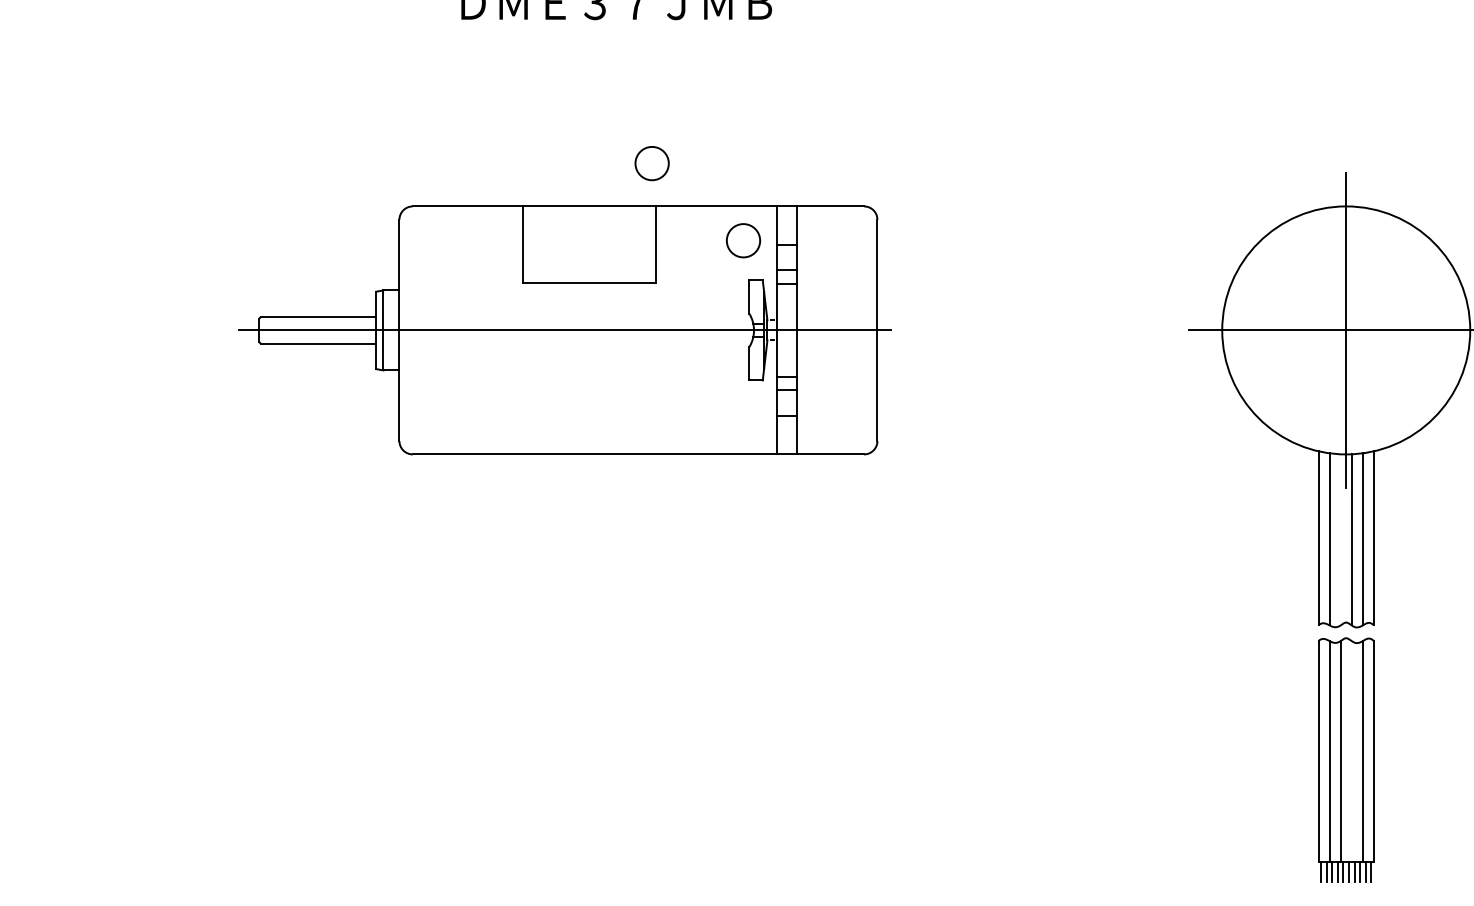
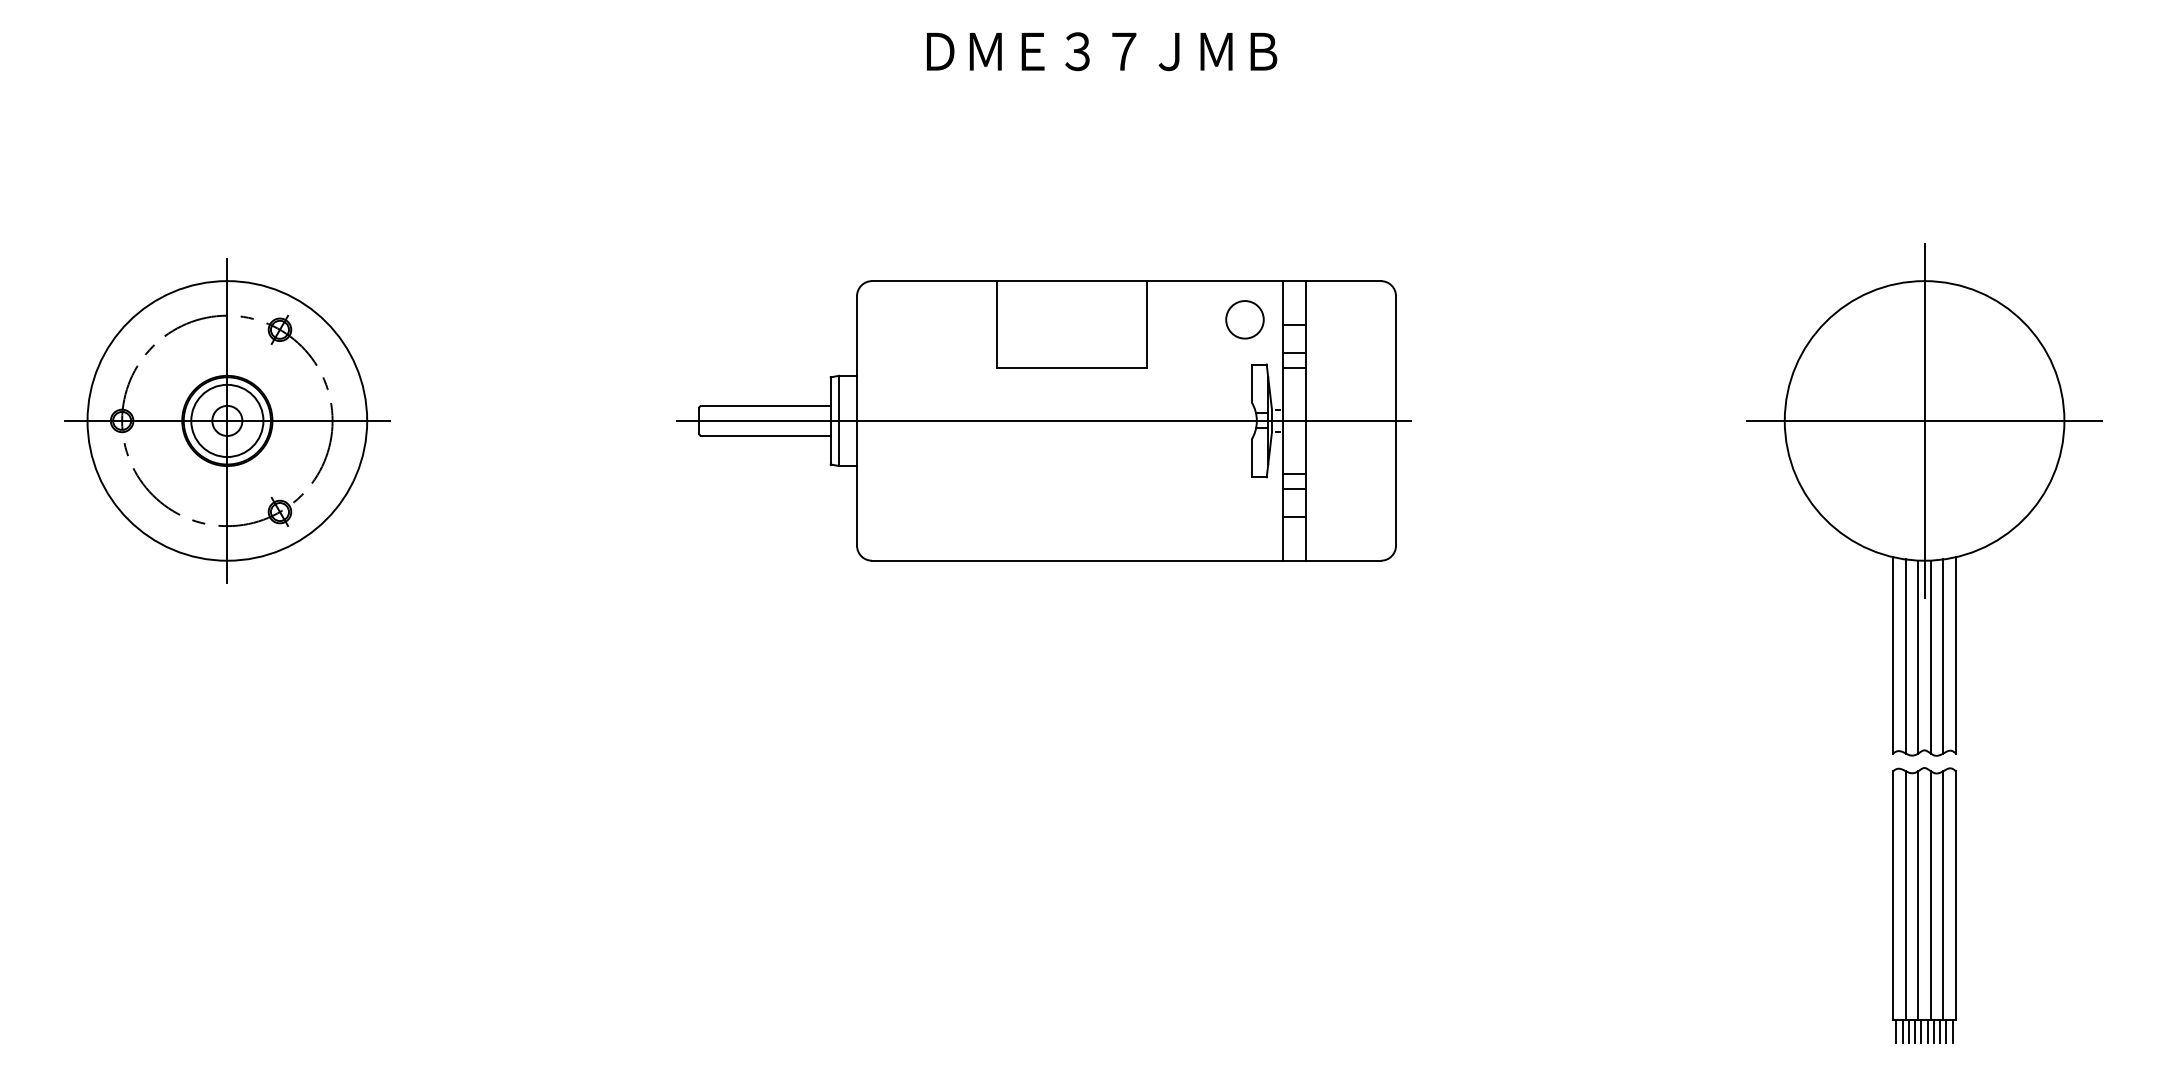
circle: (651, 163) -> (1141, 232), removed
line: (1340, 539) -> (1918, 656), added
line: (1351, 751) -> (1930, 895), added

